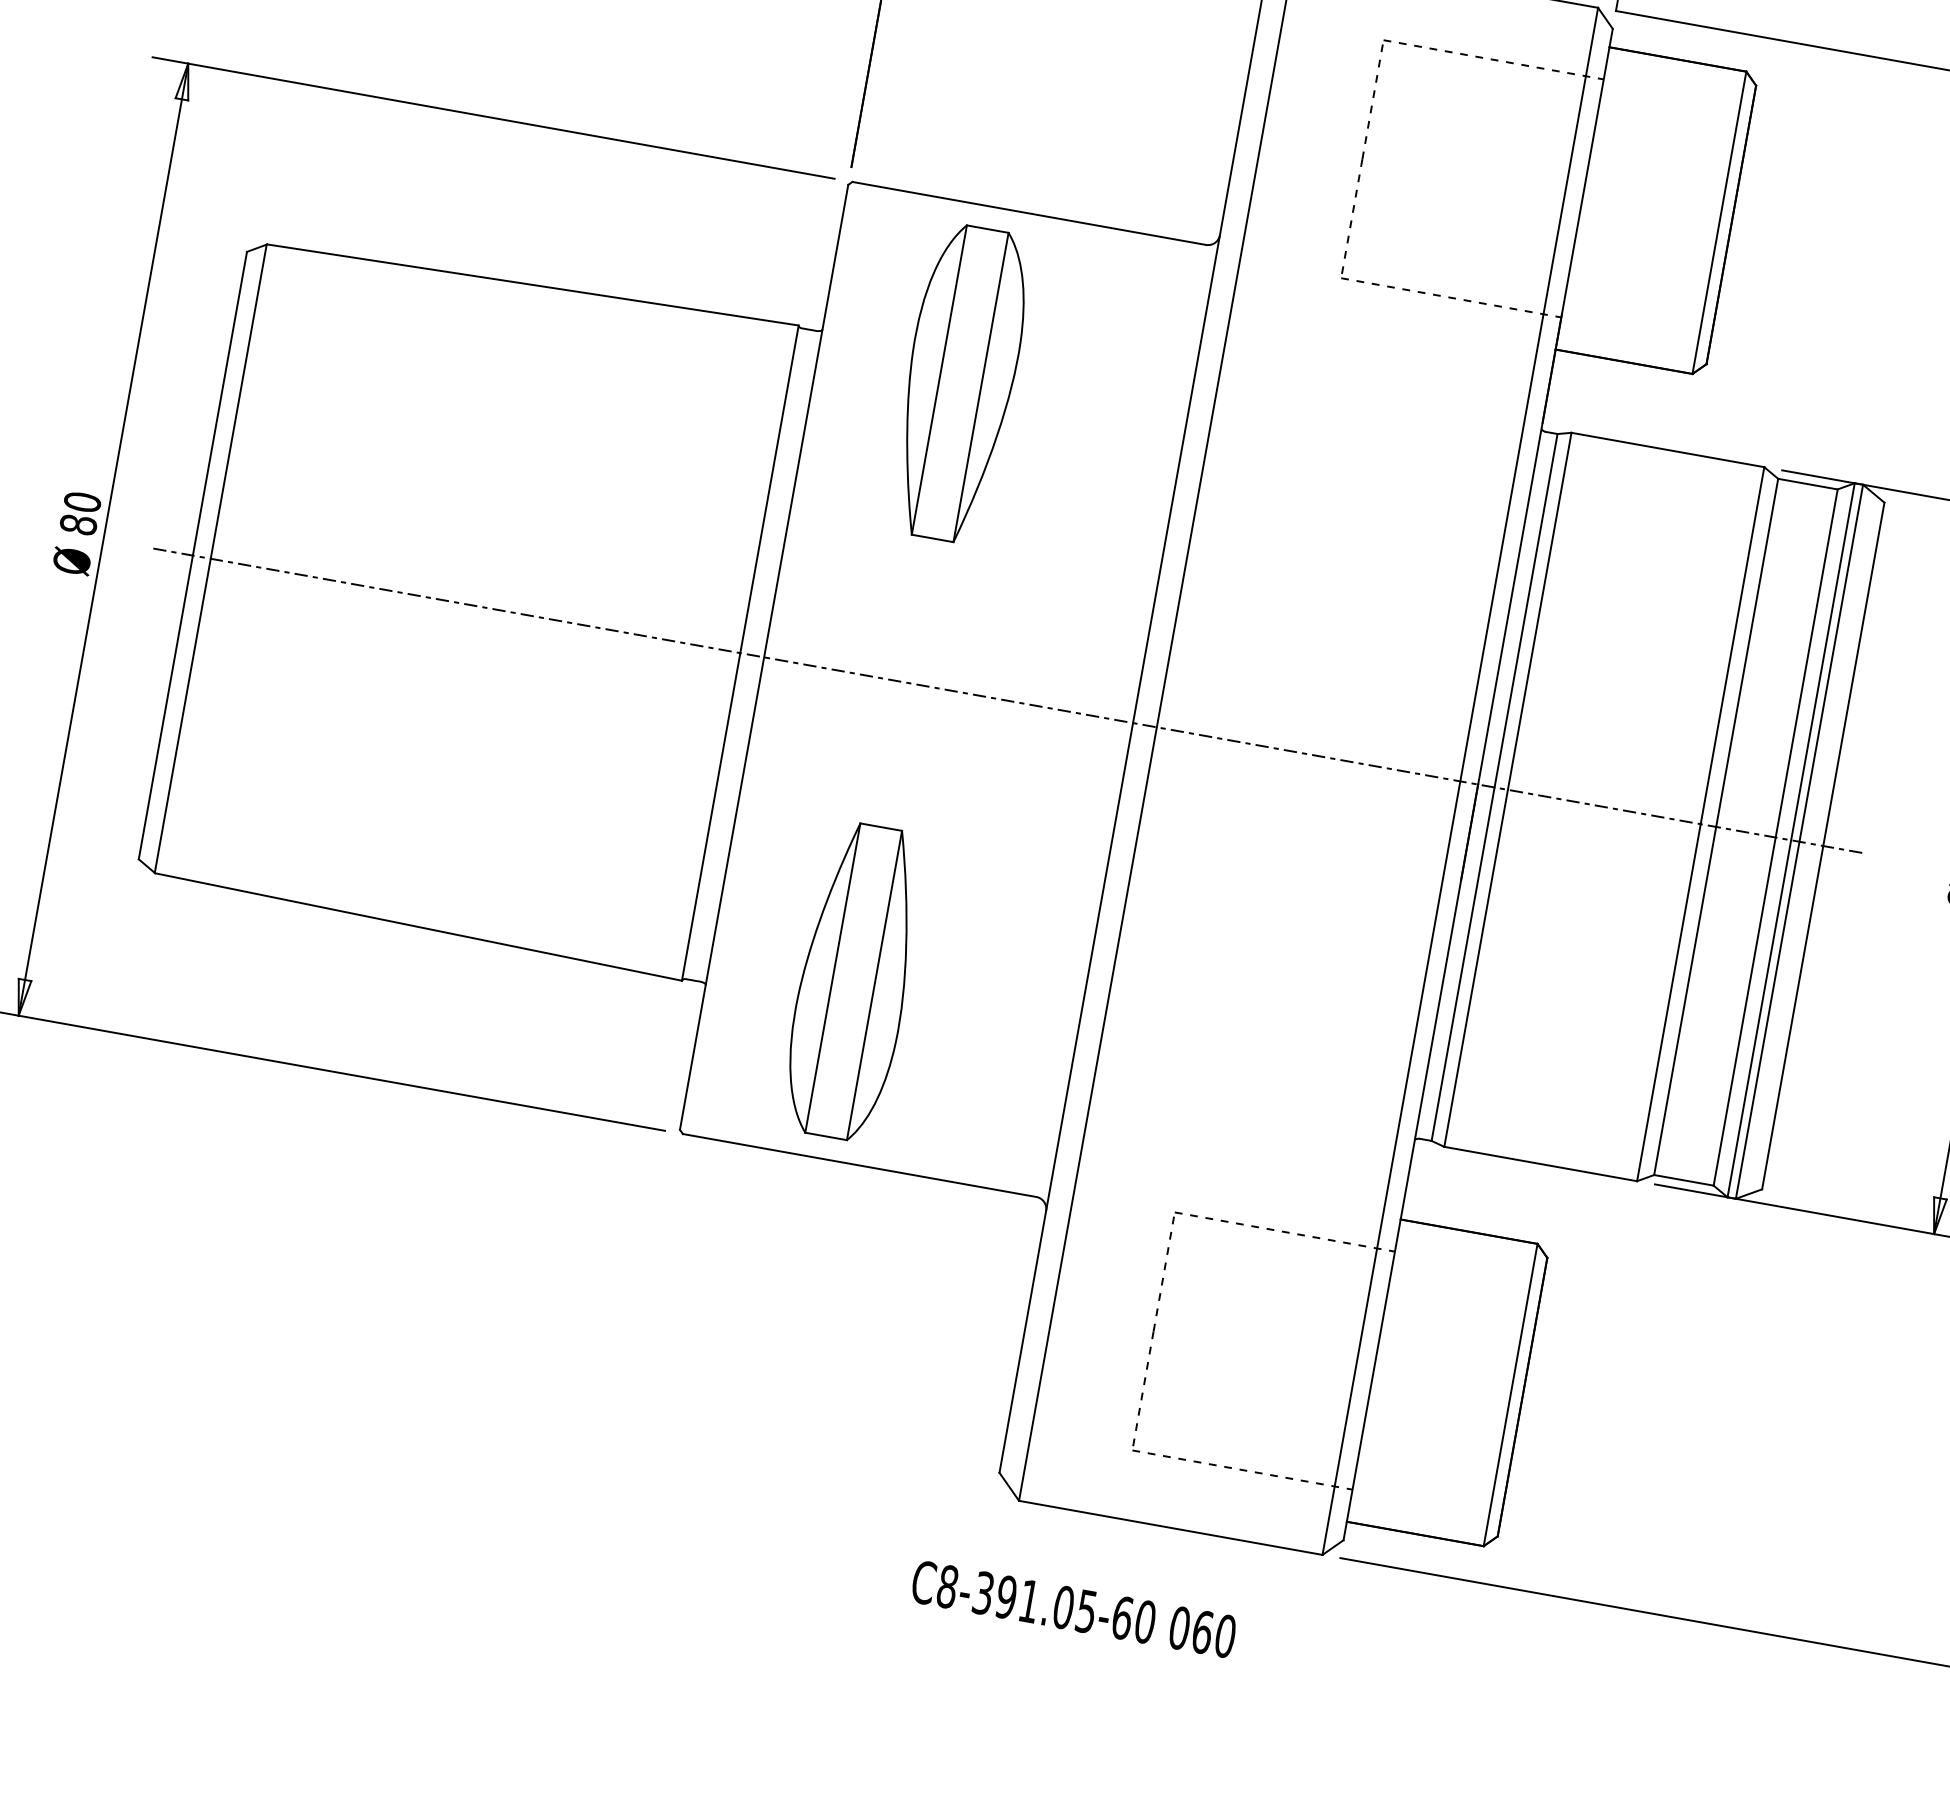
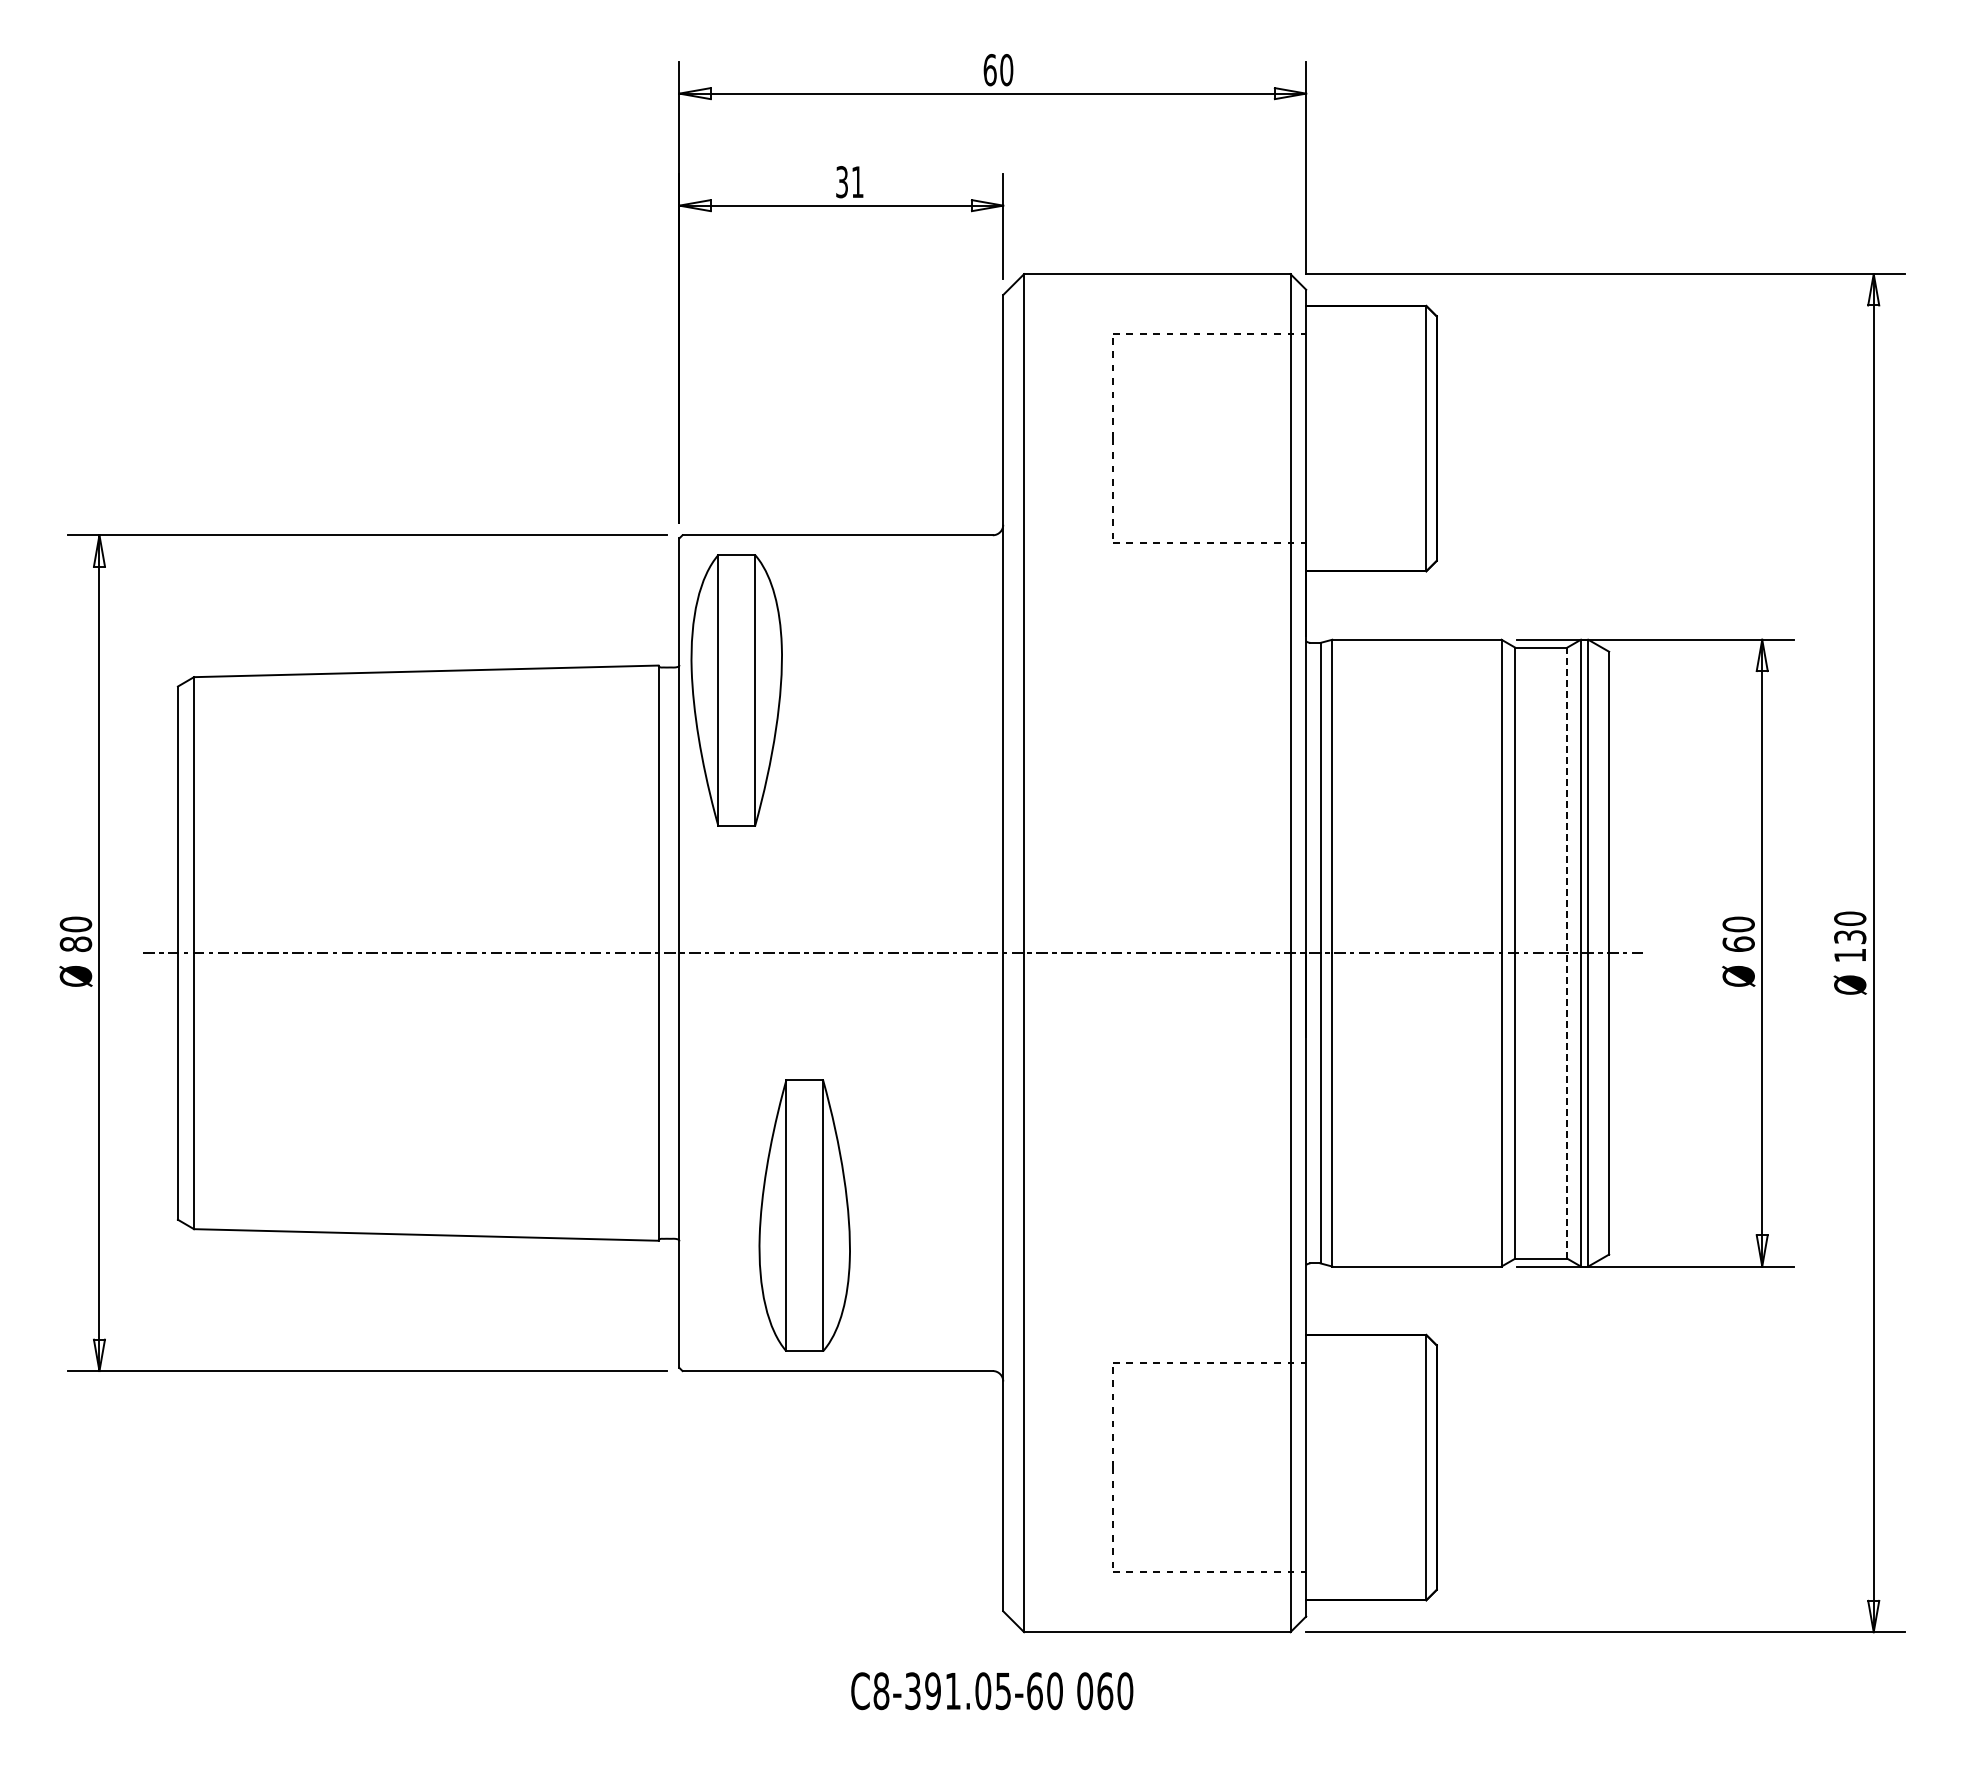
part: (959, 383) -> (736, 690), moved
line: (1775, 837) -> (1567, 953), solid -> dashed
text: (1074, 1609) -> (992, 1691), moved

